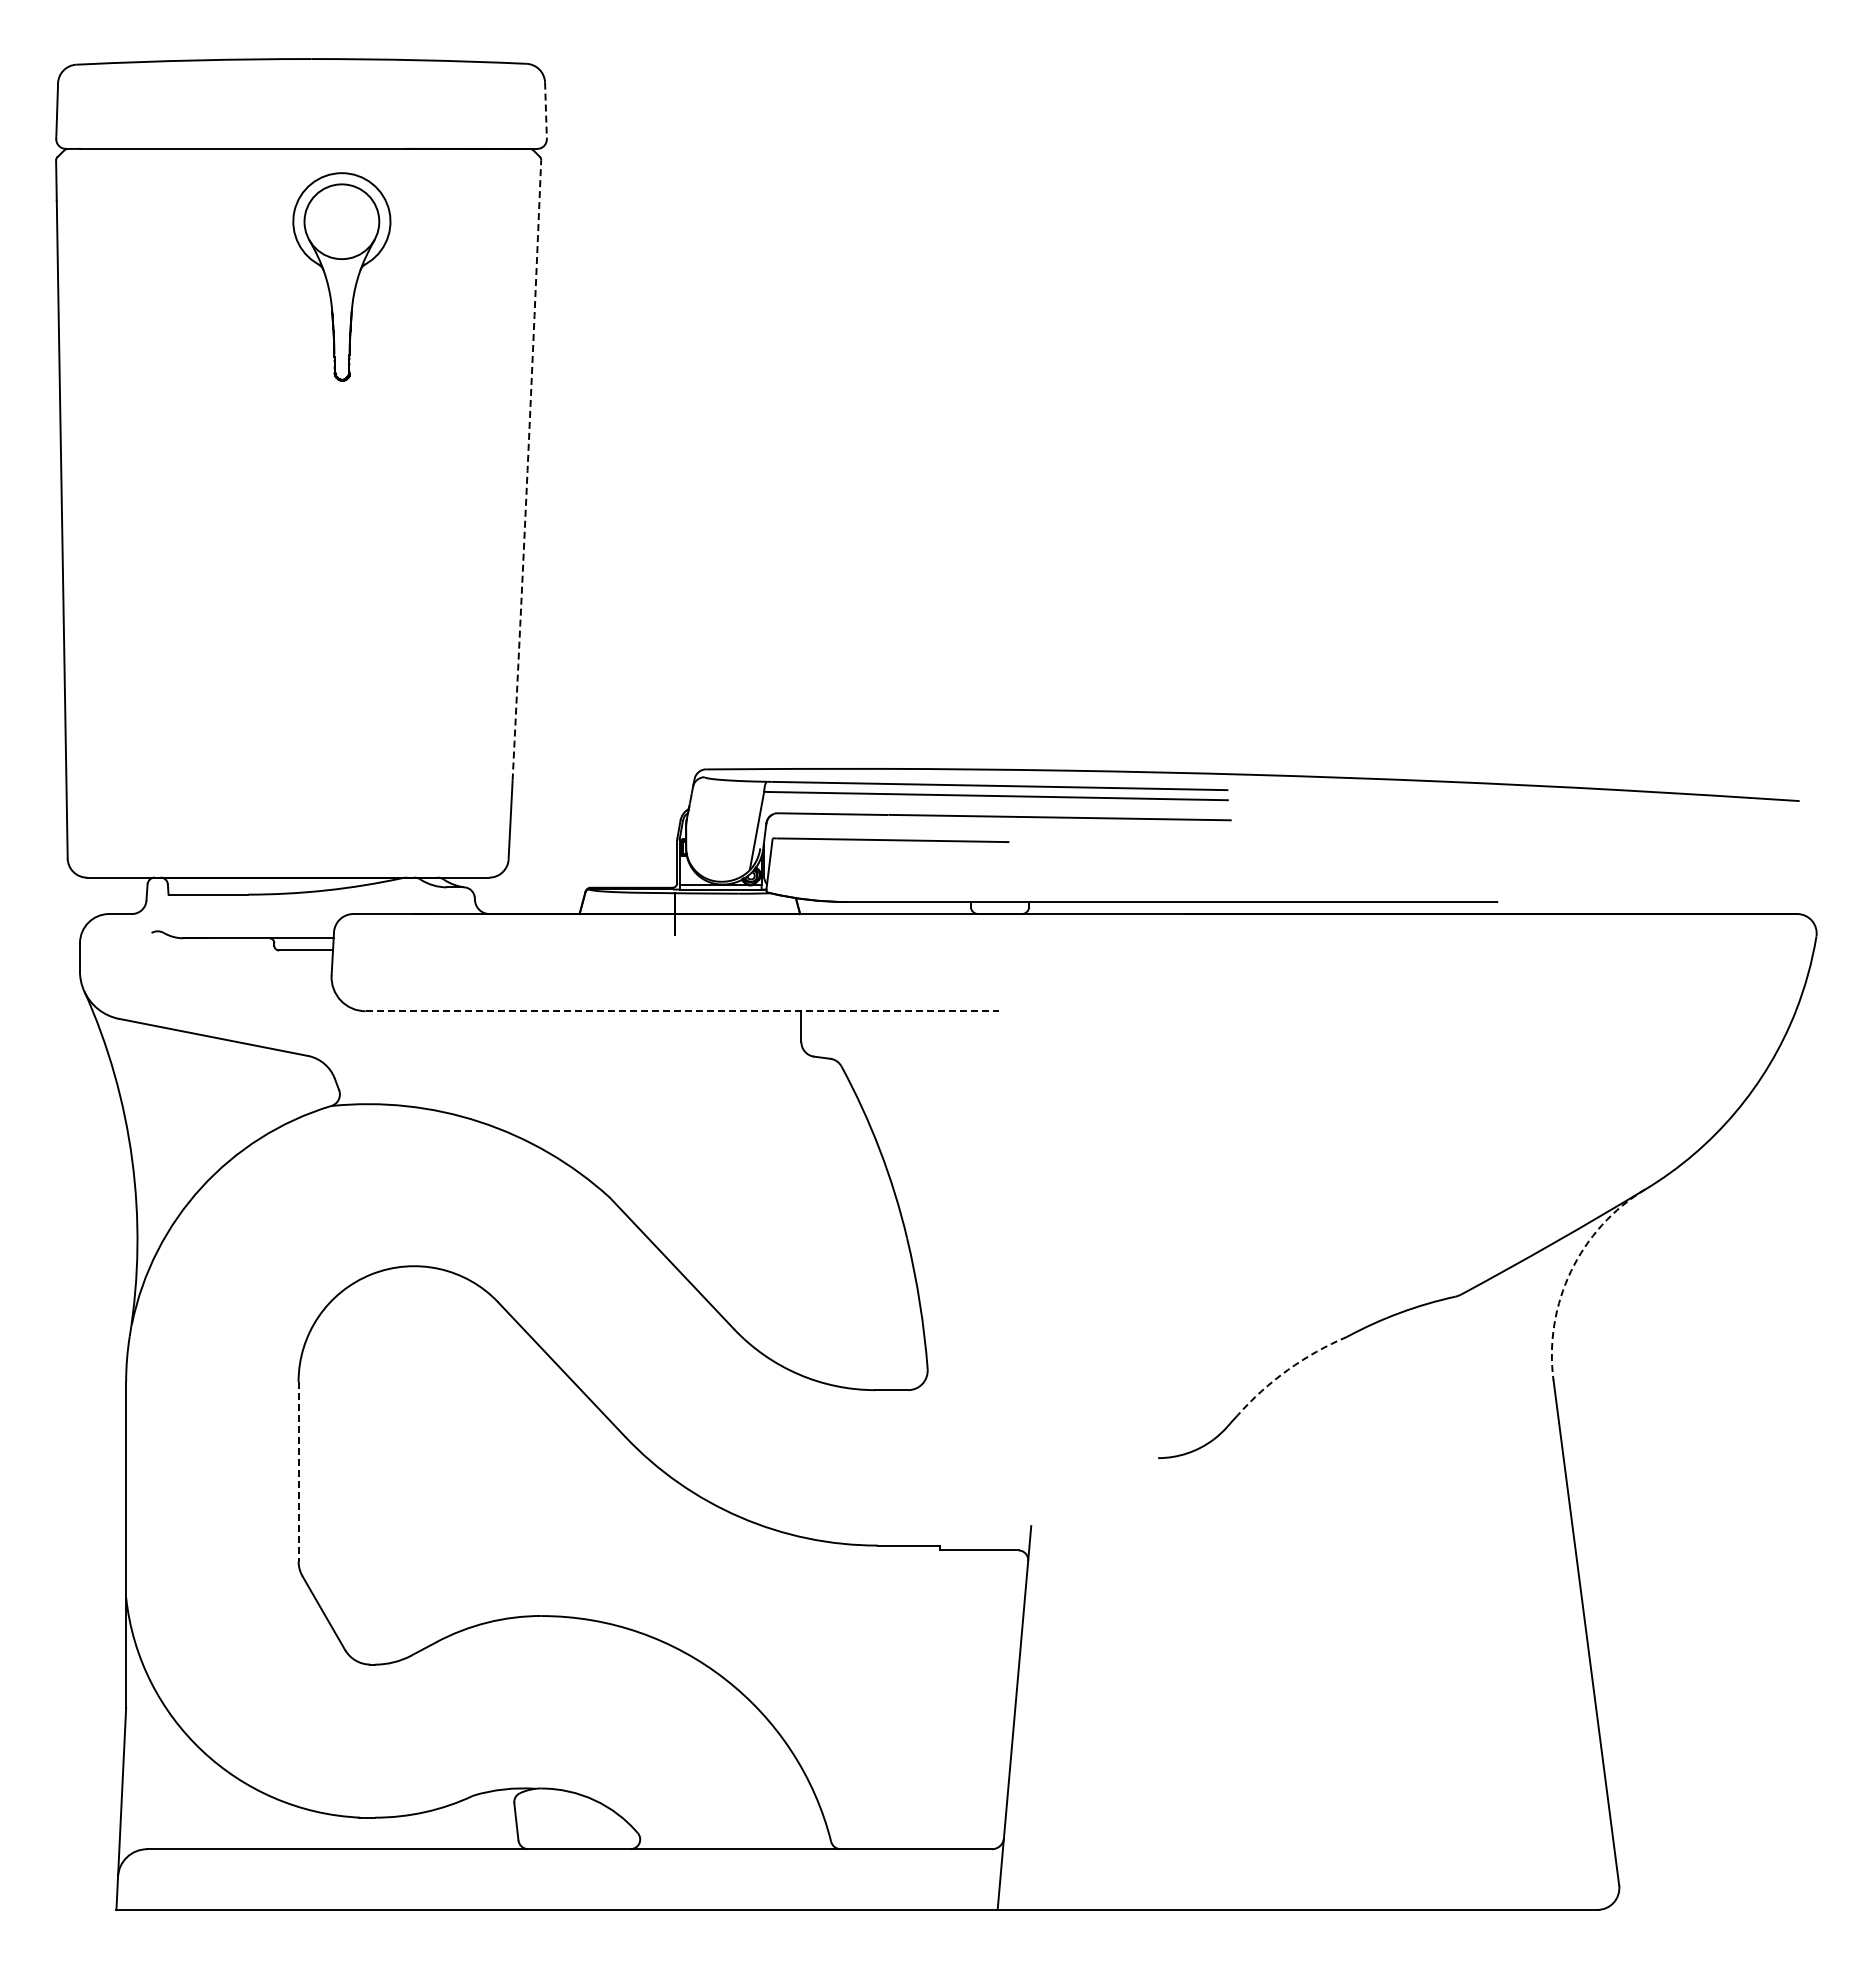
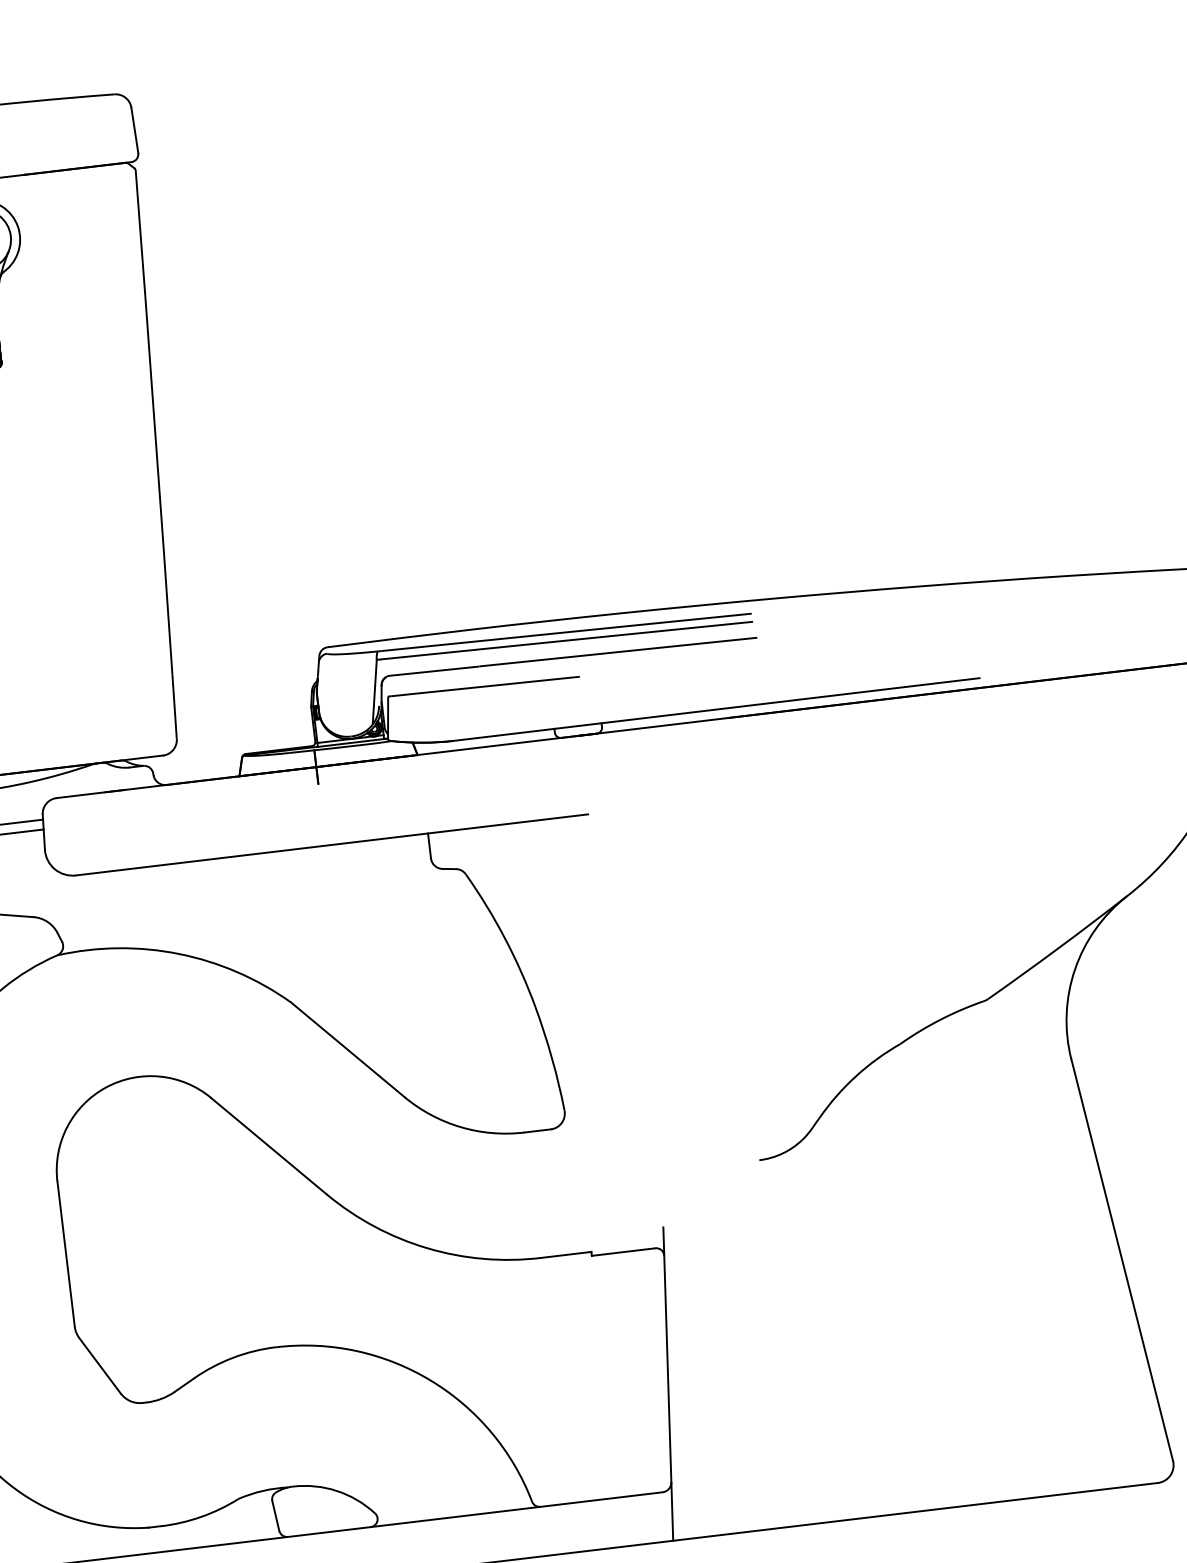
line: (546, 111) -> (135, 130), dashed -> solid
arc: (527, 470) -> (154, 422), dashed -> solid
line: (682, 1011) -> (331, 845), dashed -> solid
arc: (1571, 1271) -> (1075, 969), dashed -> solid
arc: (1288, 1369) -> (856, 1076), dashed -> solid
line: (298, 1471) -> (65, 1253), dashed -> solid

